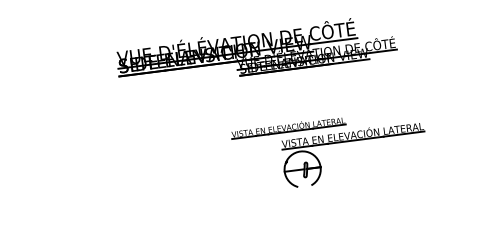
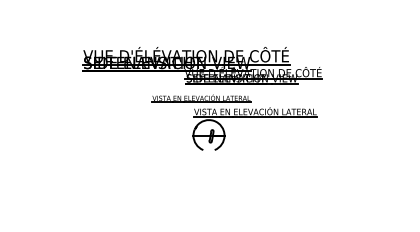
part: (330, 150) -> (234, 122), moved

